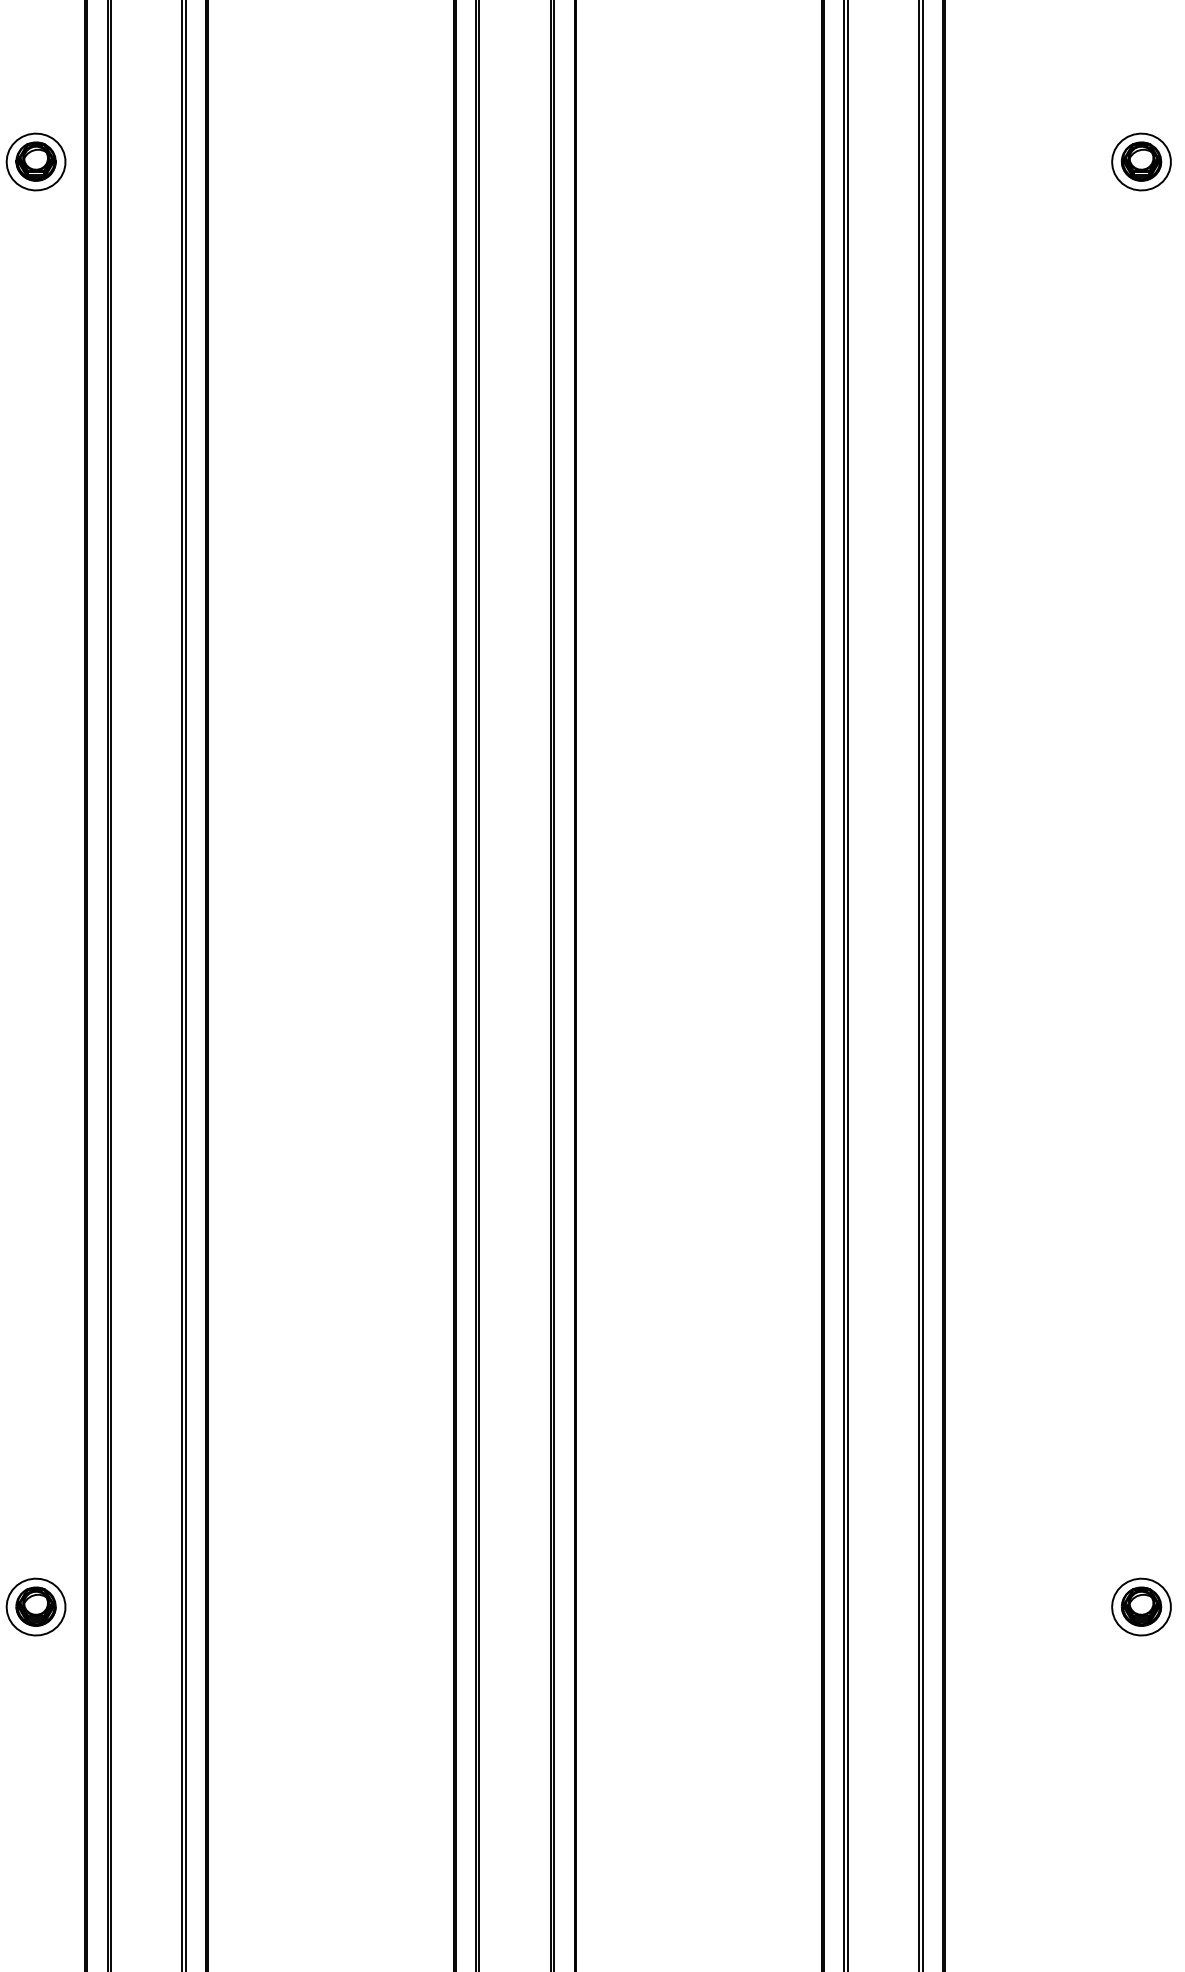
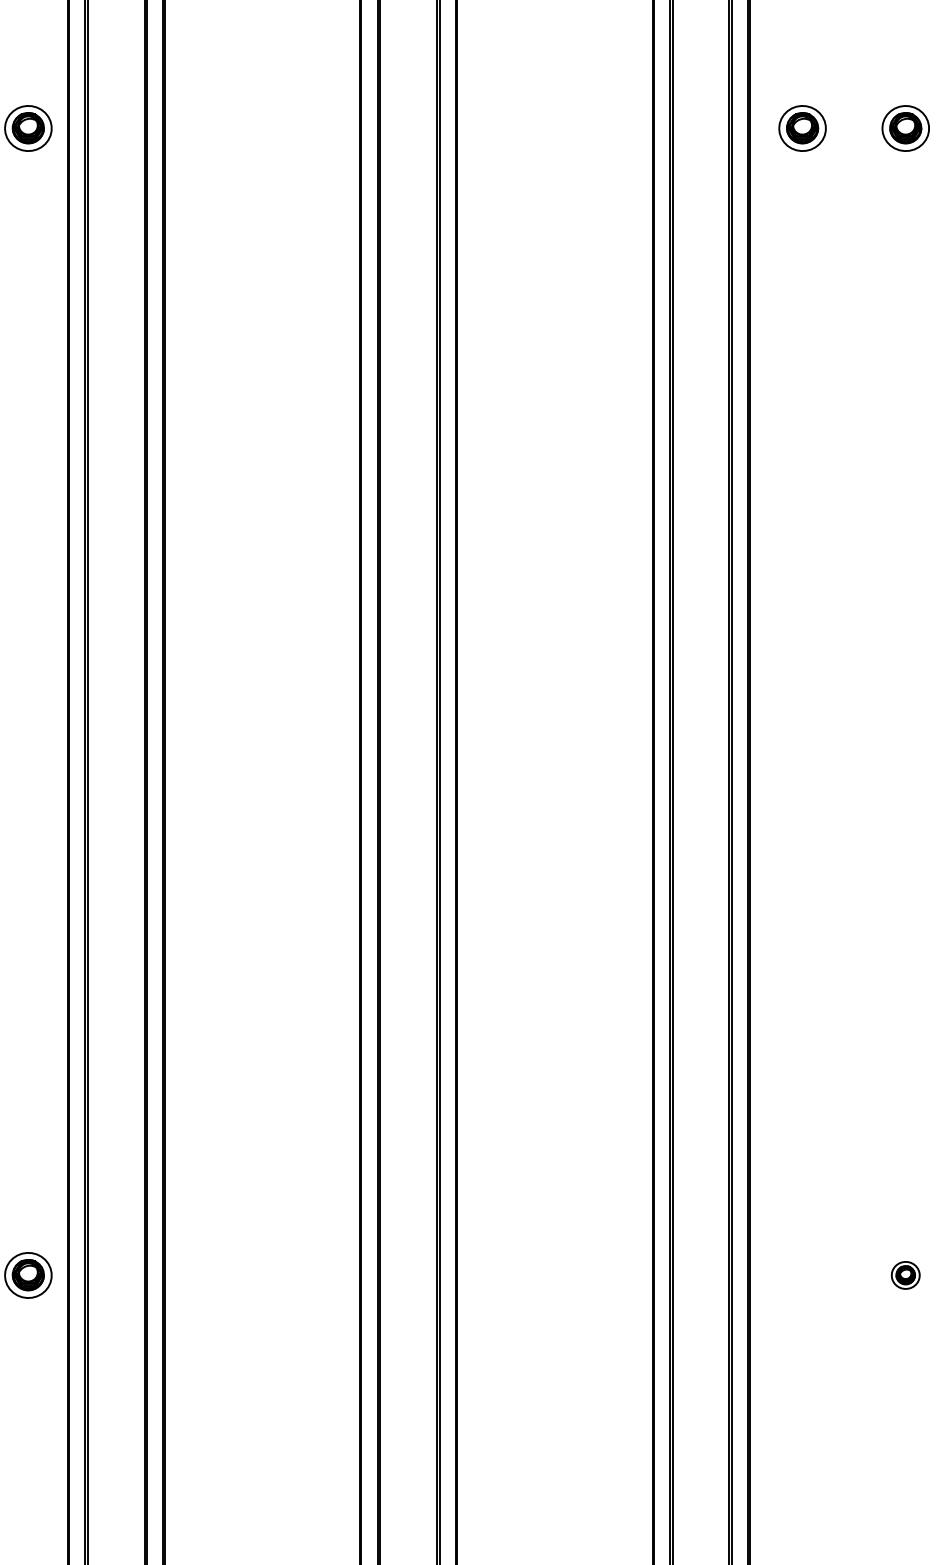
part: (1011, 161) -> (802, 128), added
part: (1141, 1606) -> (905, 1274), size x0.6

